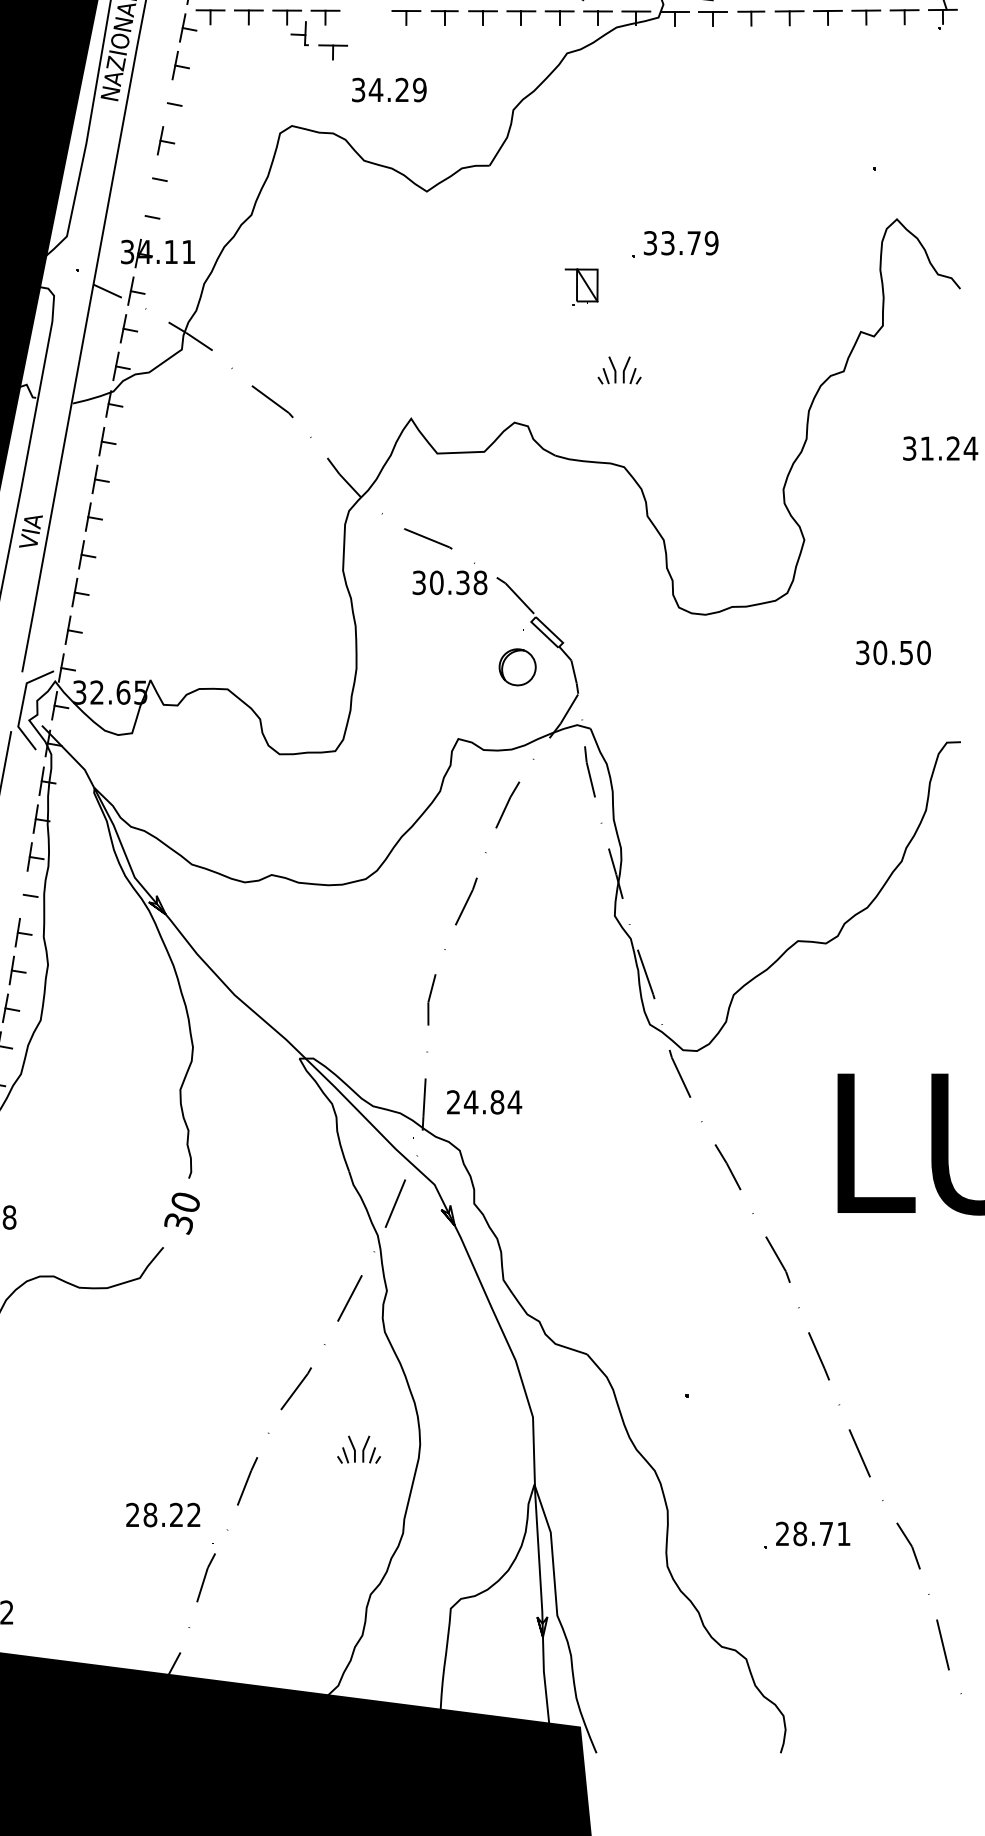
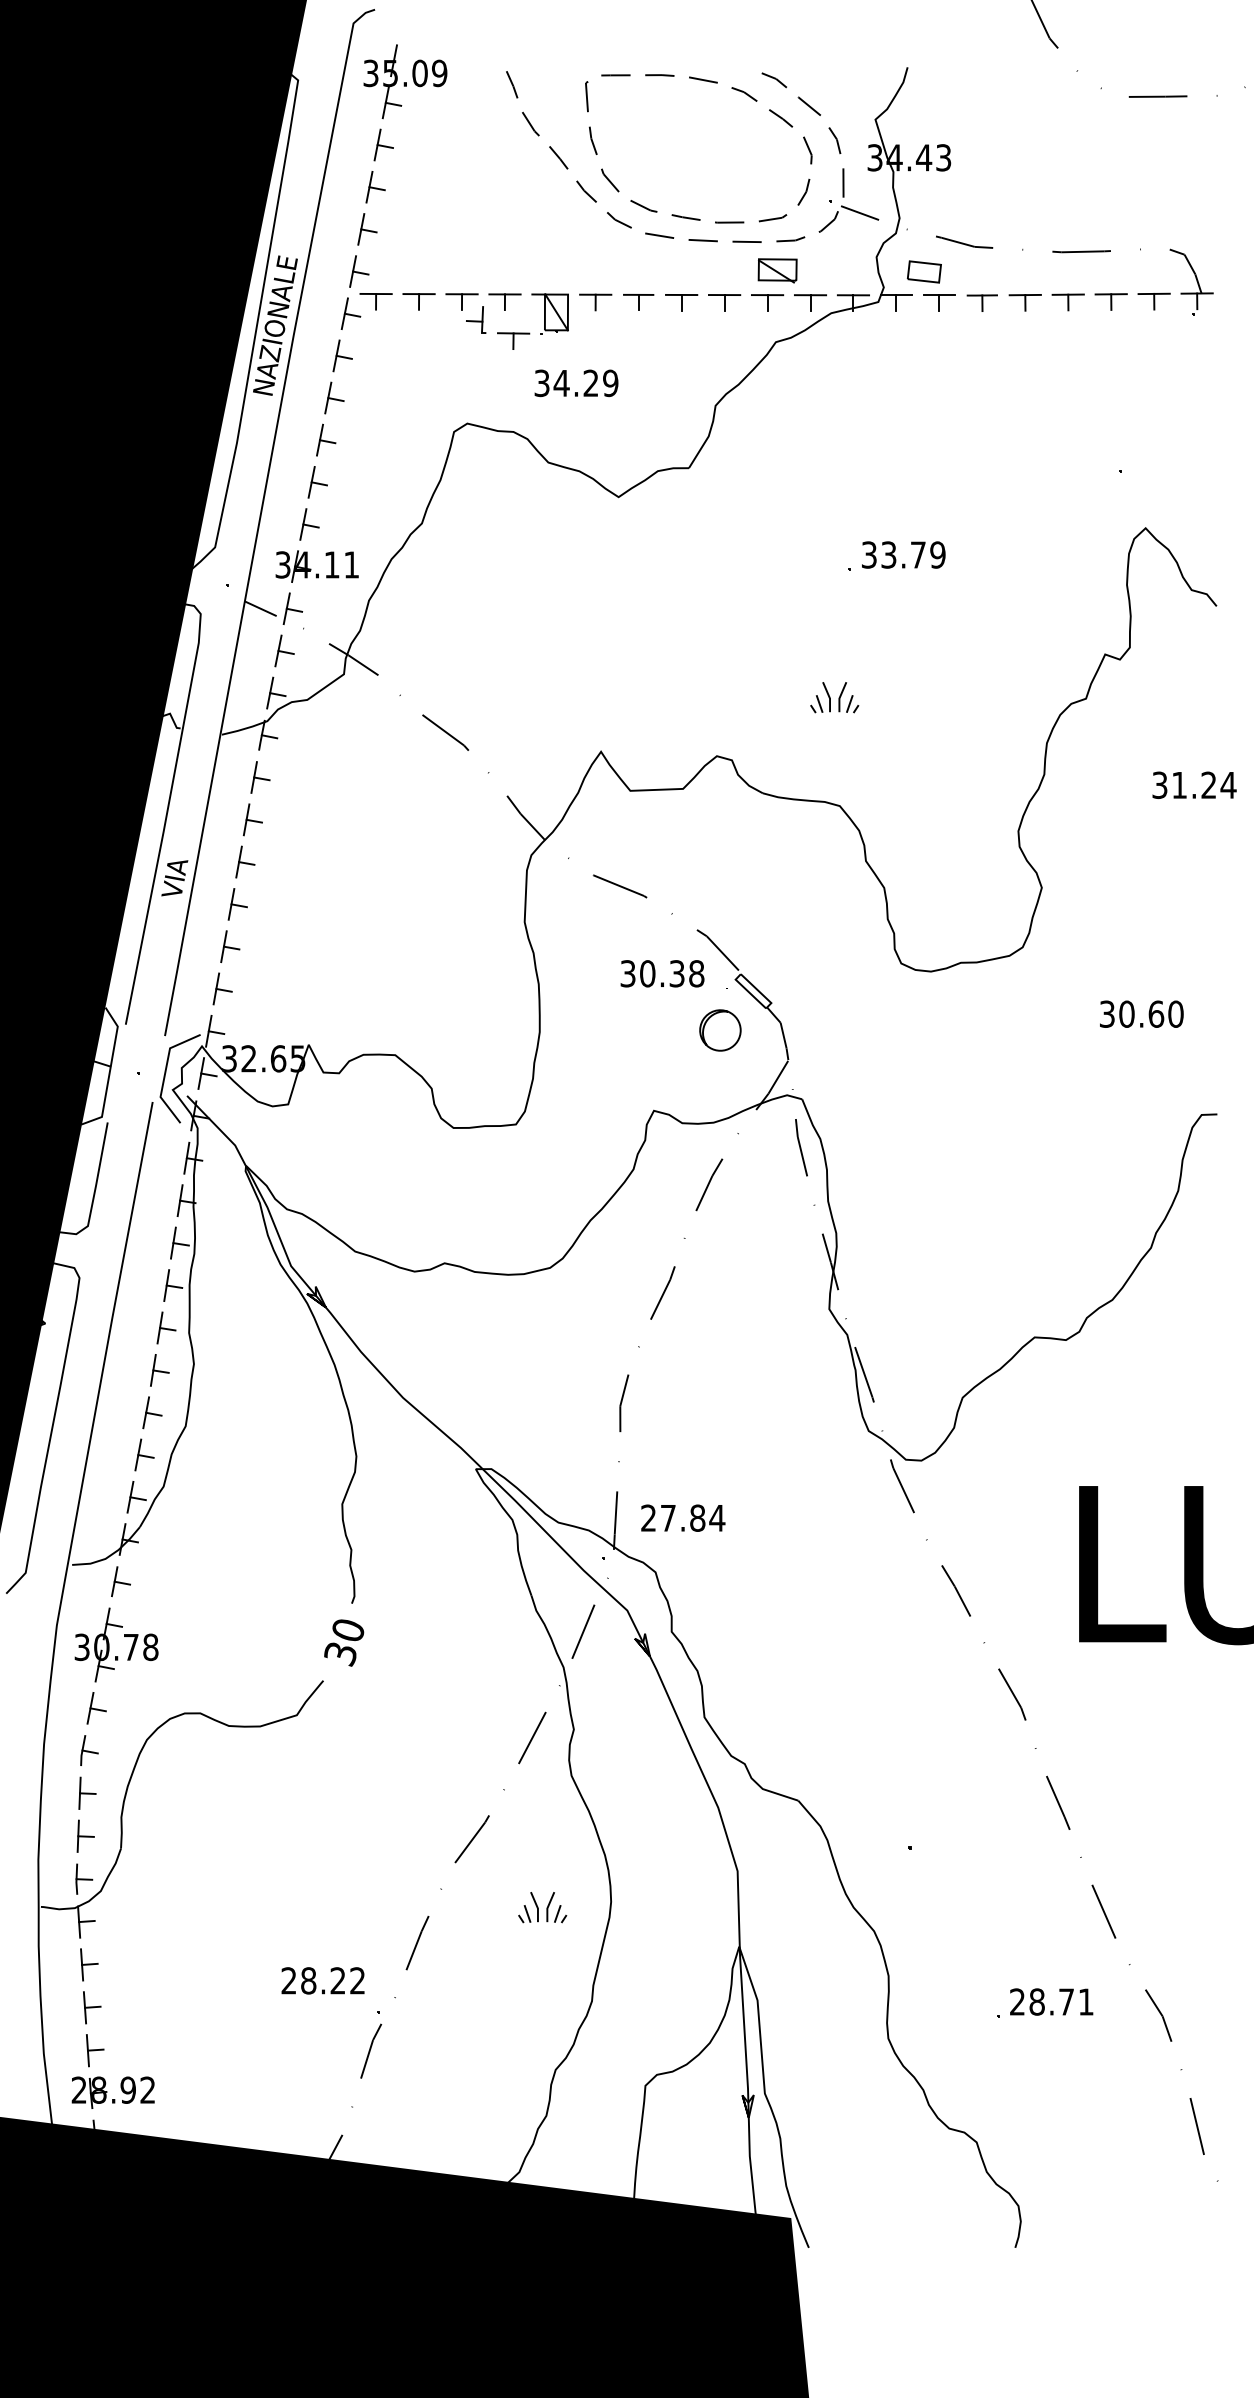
line: (168, 102) -> (328, 397), added
line: (152, 178) -> (311, 482), added
line: (145, 215) -> (303, 524), added
part: (581, 286) -> (549, 313), moved
text: (449, 582) -> (662, 973), moved
text: (906, 652) -> (1156, 1013), 30.50 -> 30.60
line: (23, 894) -> (166, 1285), added
text: (471, 1102) -> (668, 1518), 24.84 -> 27.84

